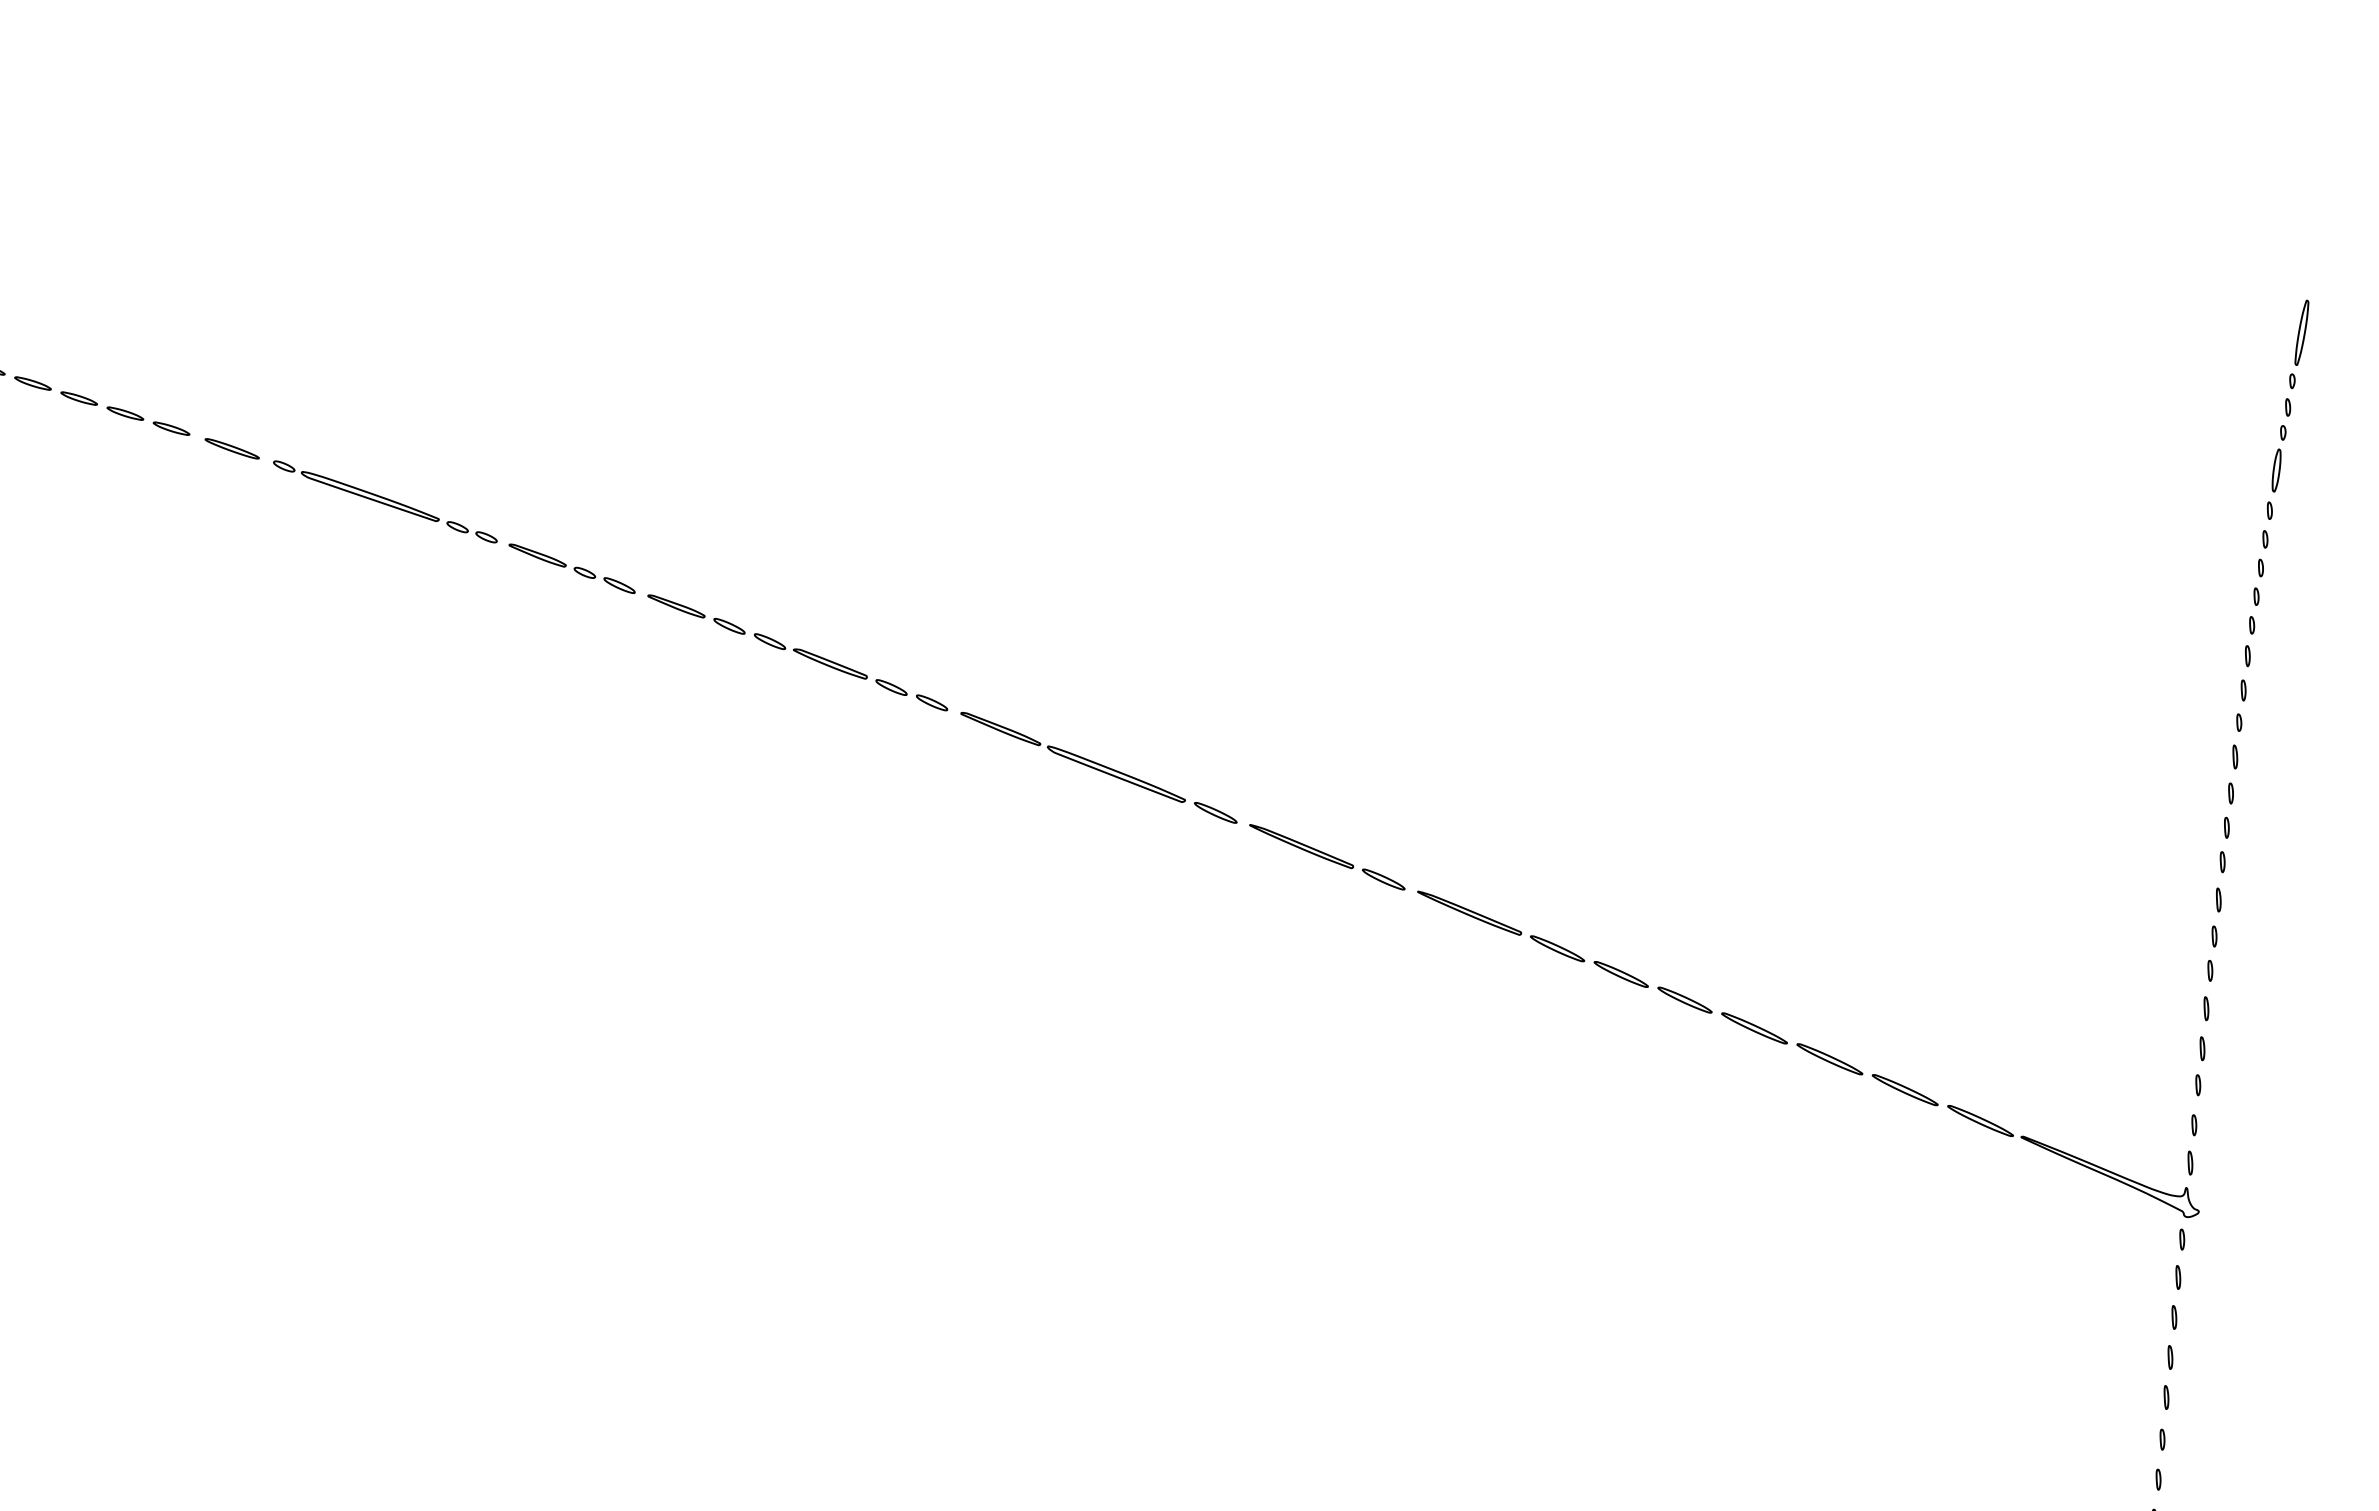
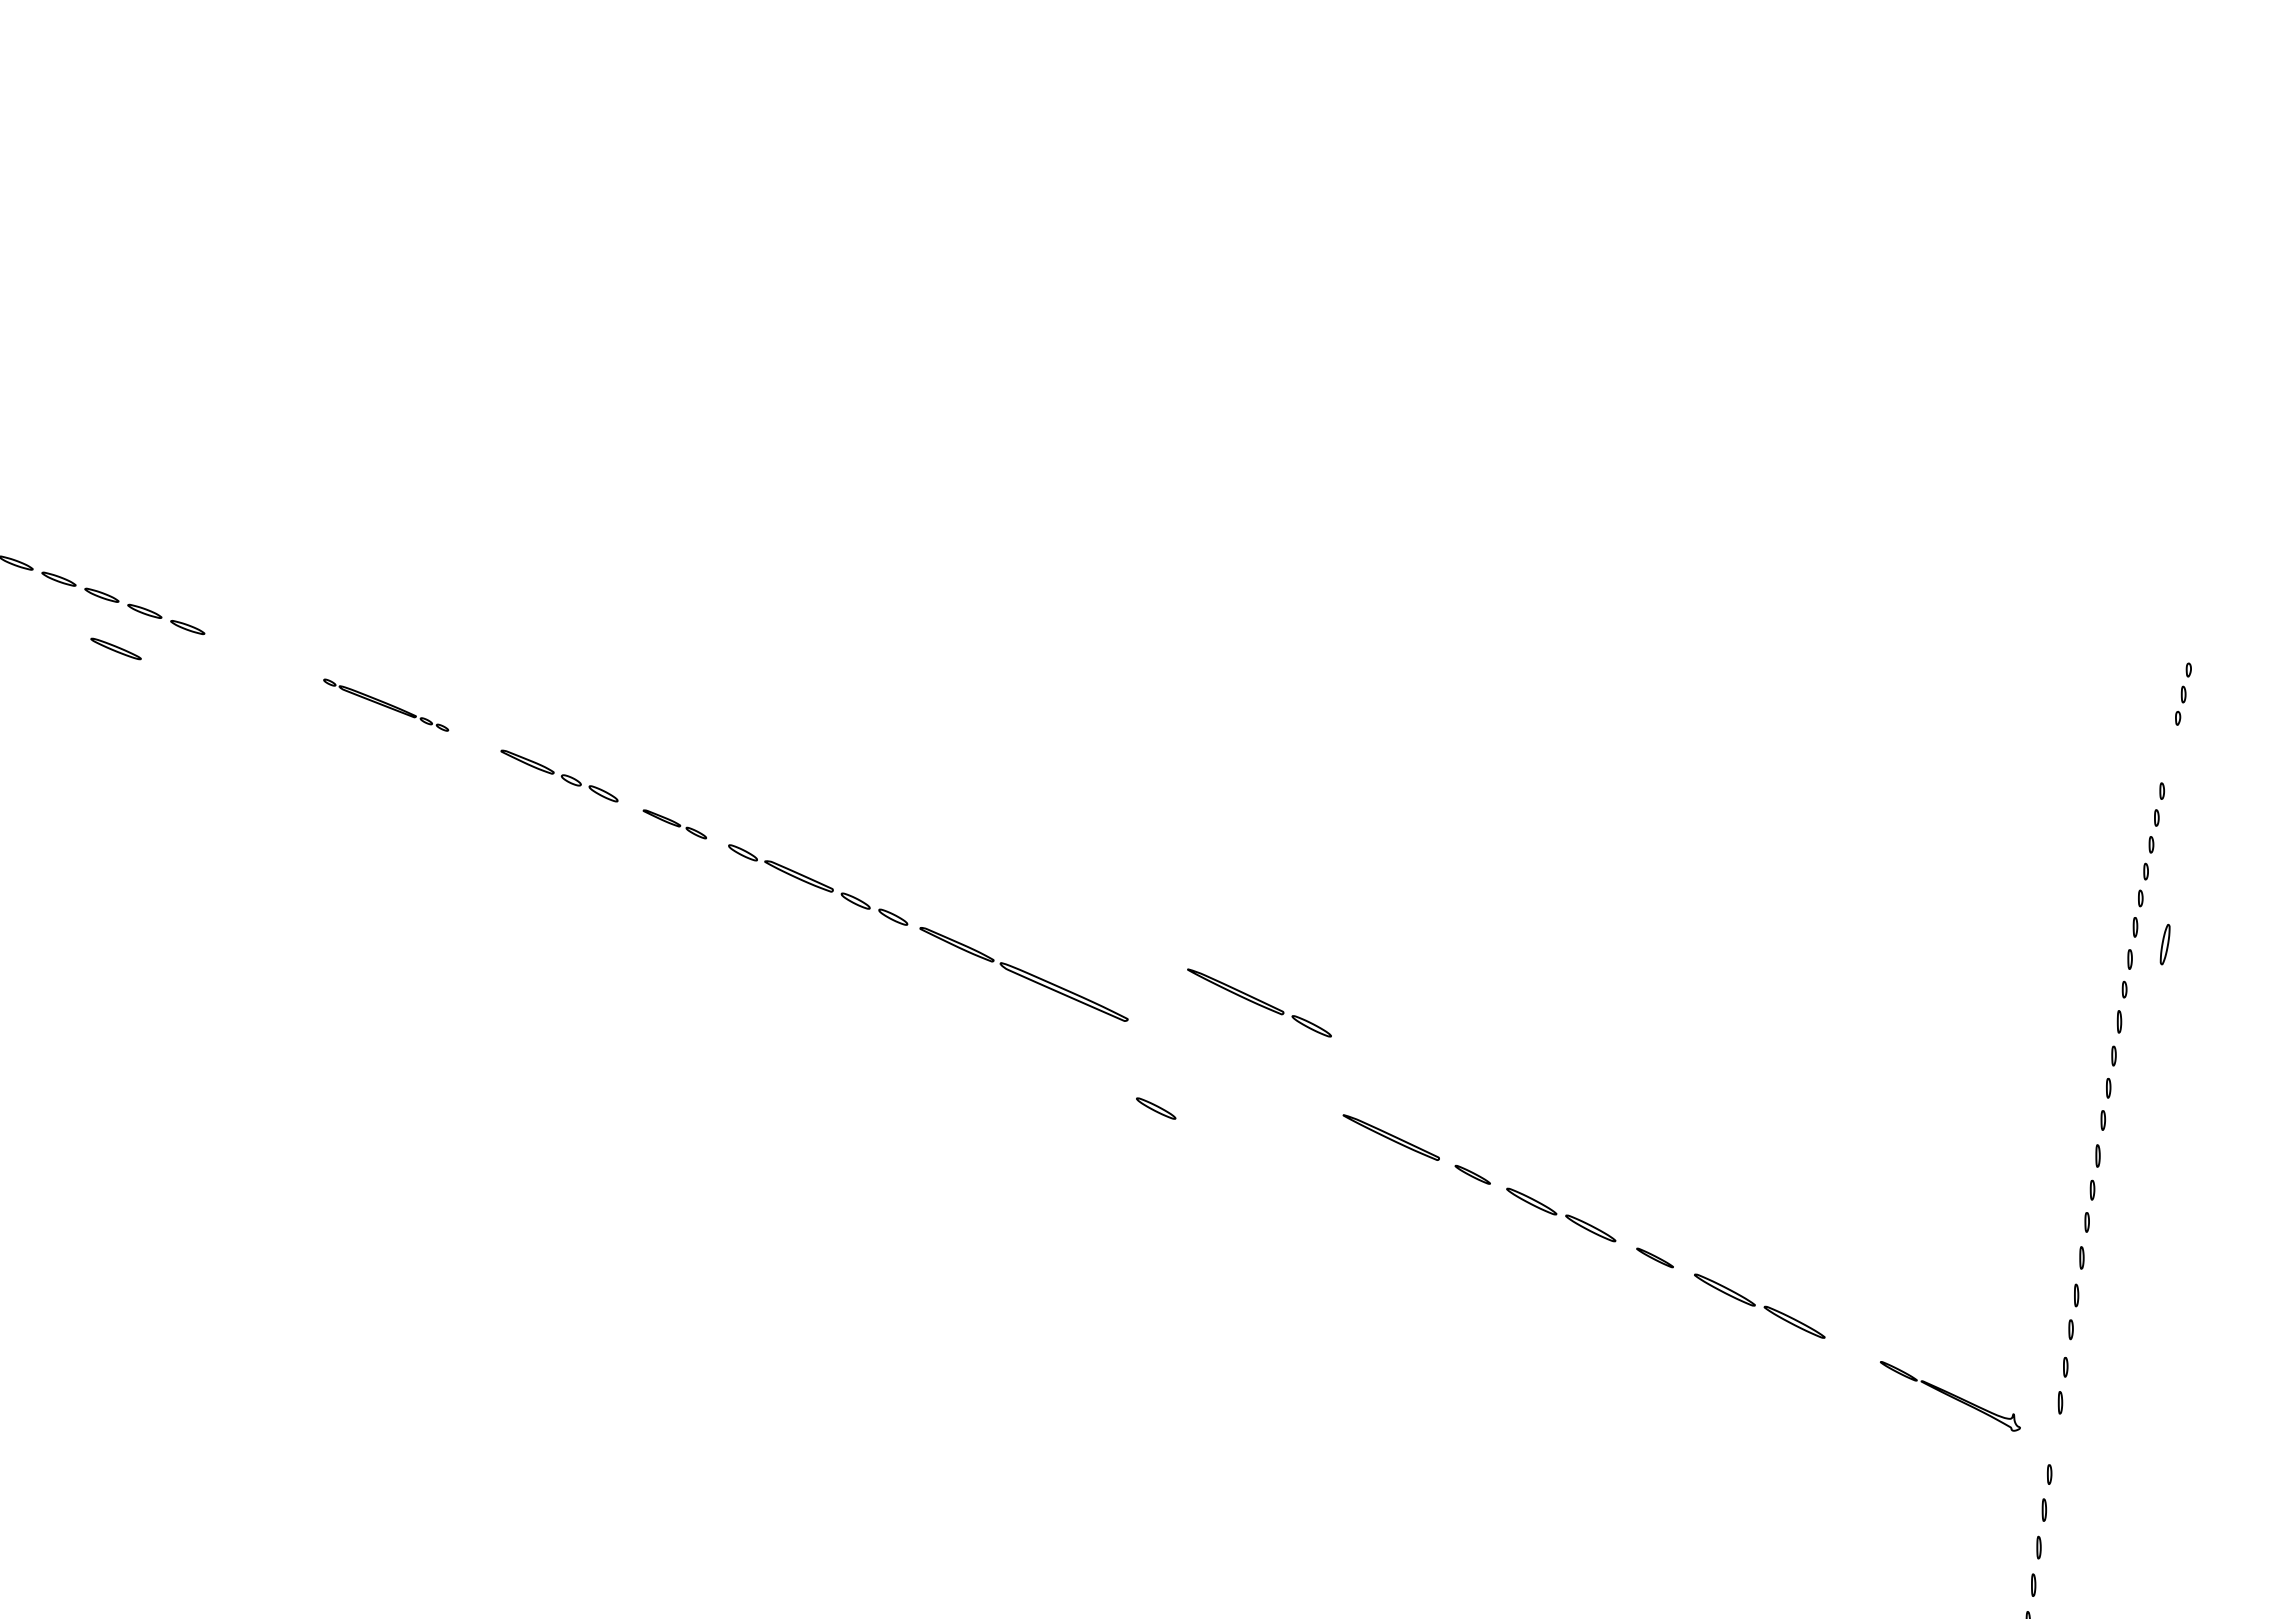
part: (2301, 332) -> (2199, 624), removed
part: (231, 448) -> (115, 648), moved
part: (2275, 470) -> (2164, 944), moved
part: (384, 501) -> (385, 704), size x0.6
part: (696, 614) -> (674, 824), size x0.7
part: (1216, 812) -> (1156, 1108), moved
part: (1327, 856) -> (1259, 1002), moved
part: (1557, 948) -> (1472, 1174), size x0.7
part: (1753, 1027) -> (1654, 1257), size x0.6
part: (2073, 1161) -> (1950, 1396), size x0.6

